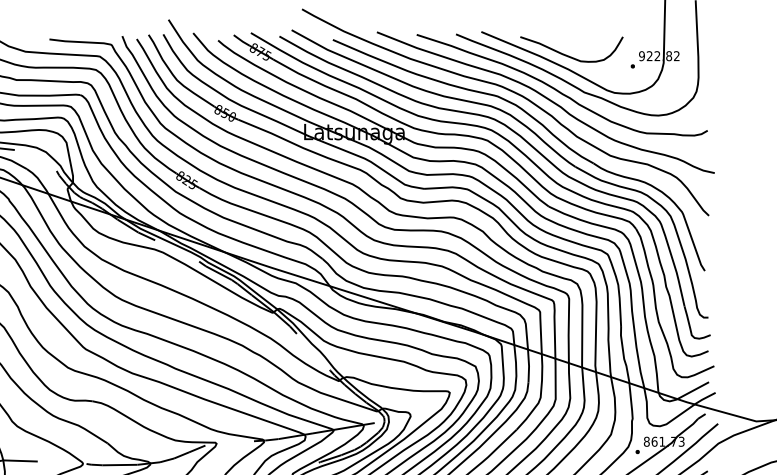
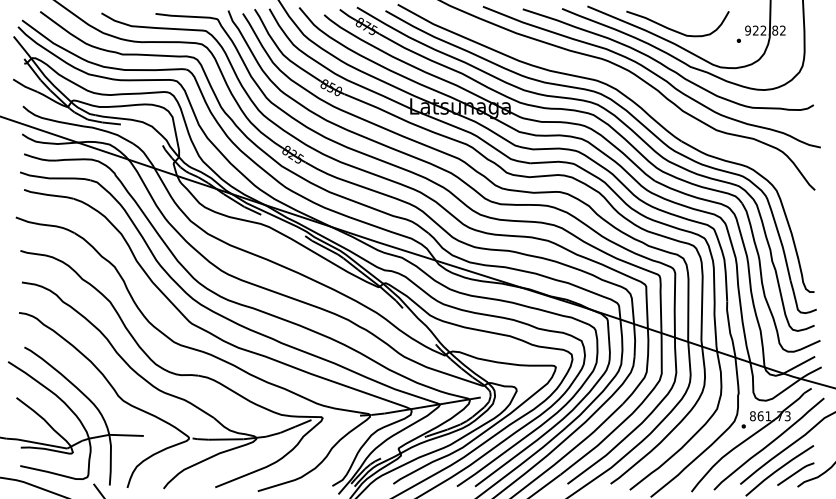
part: (540, 125) -> (646, 99), removed

